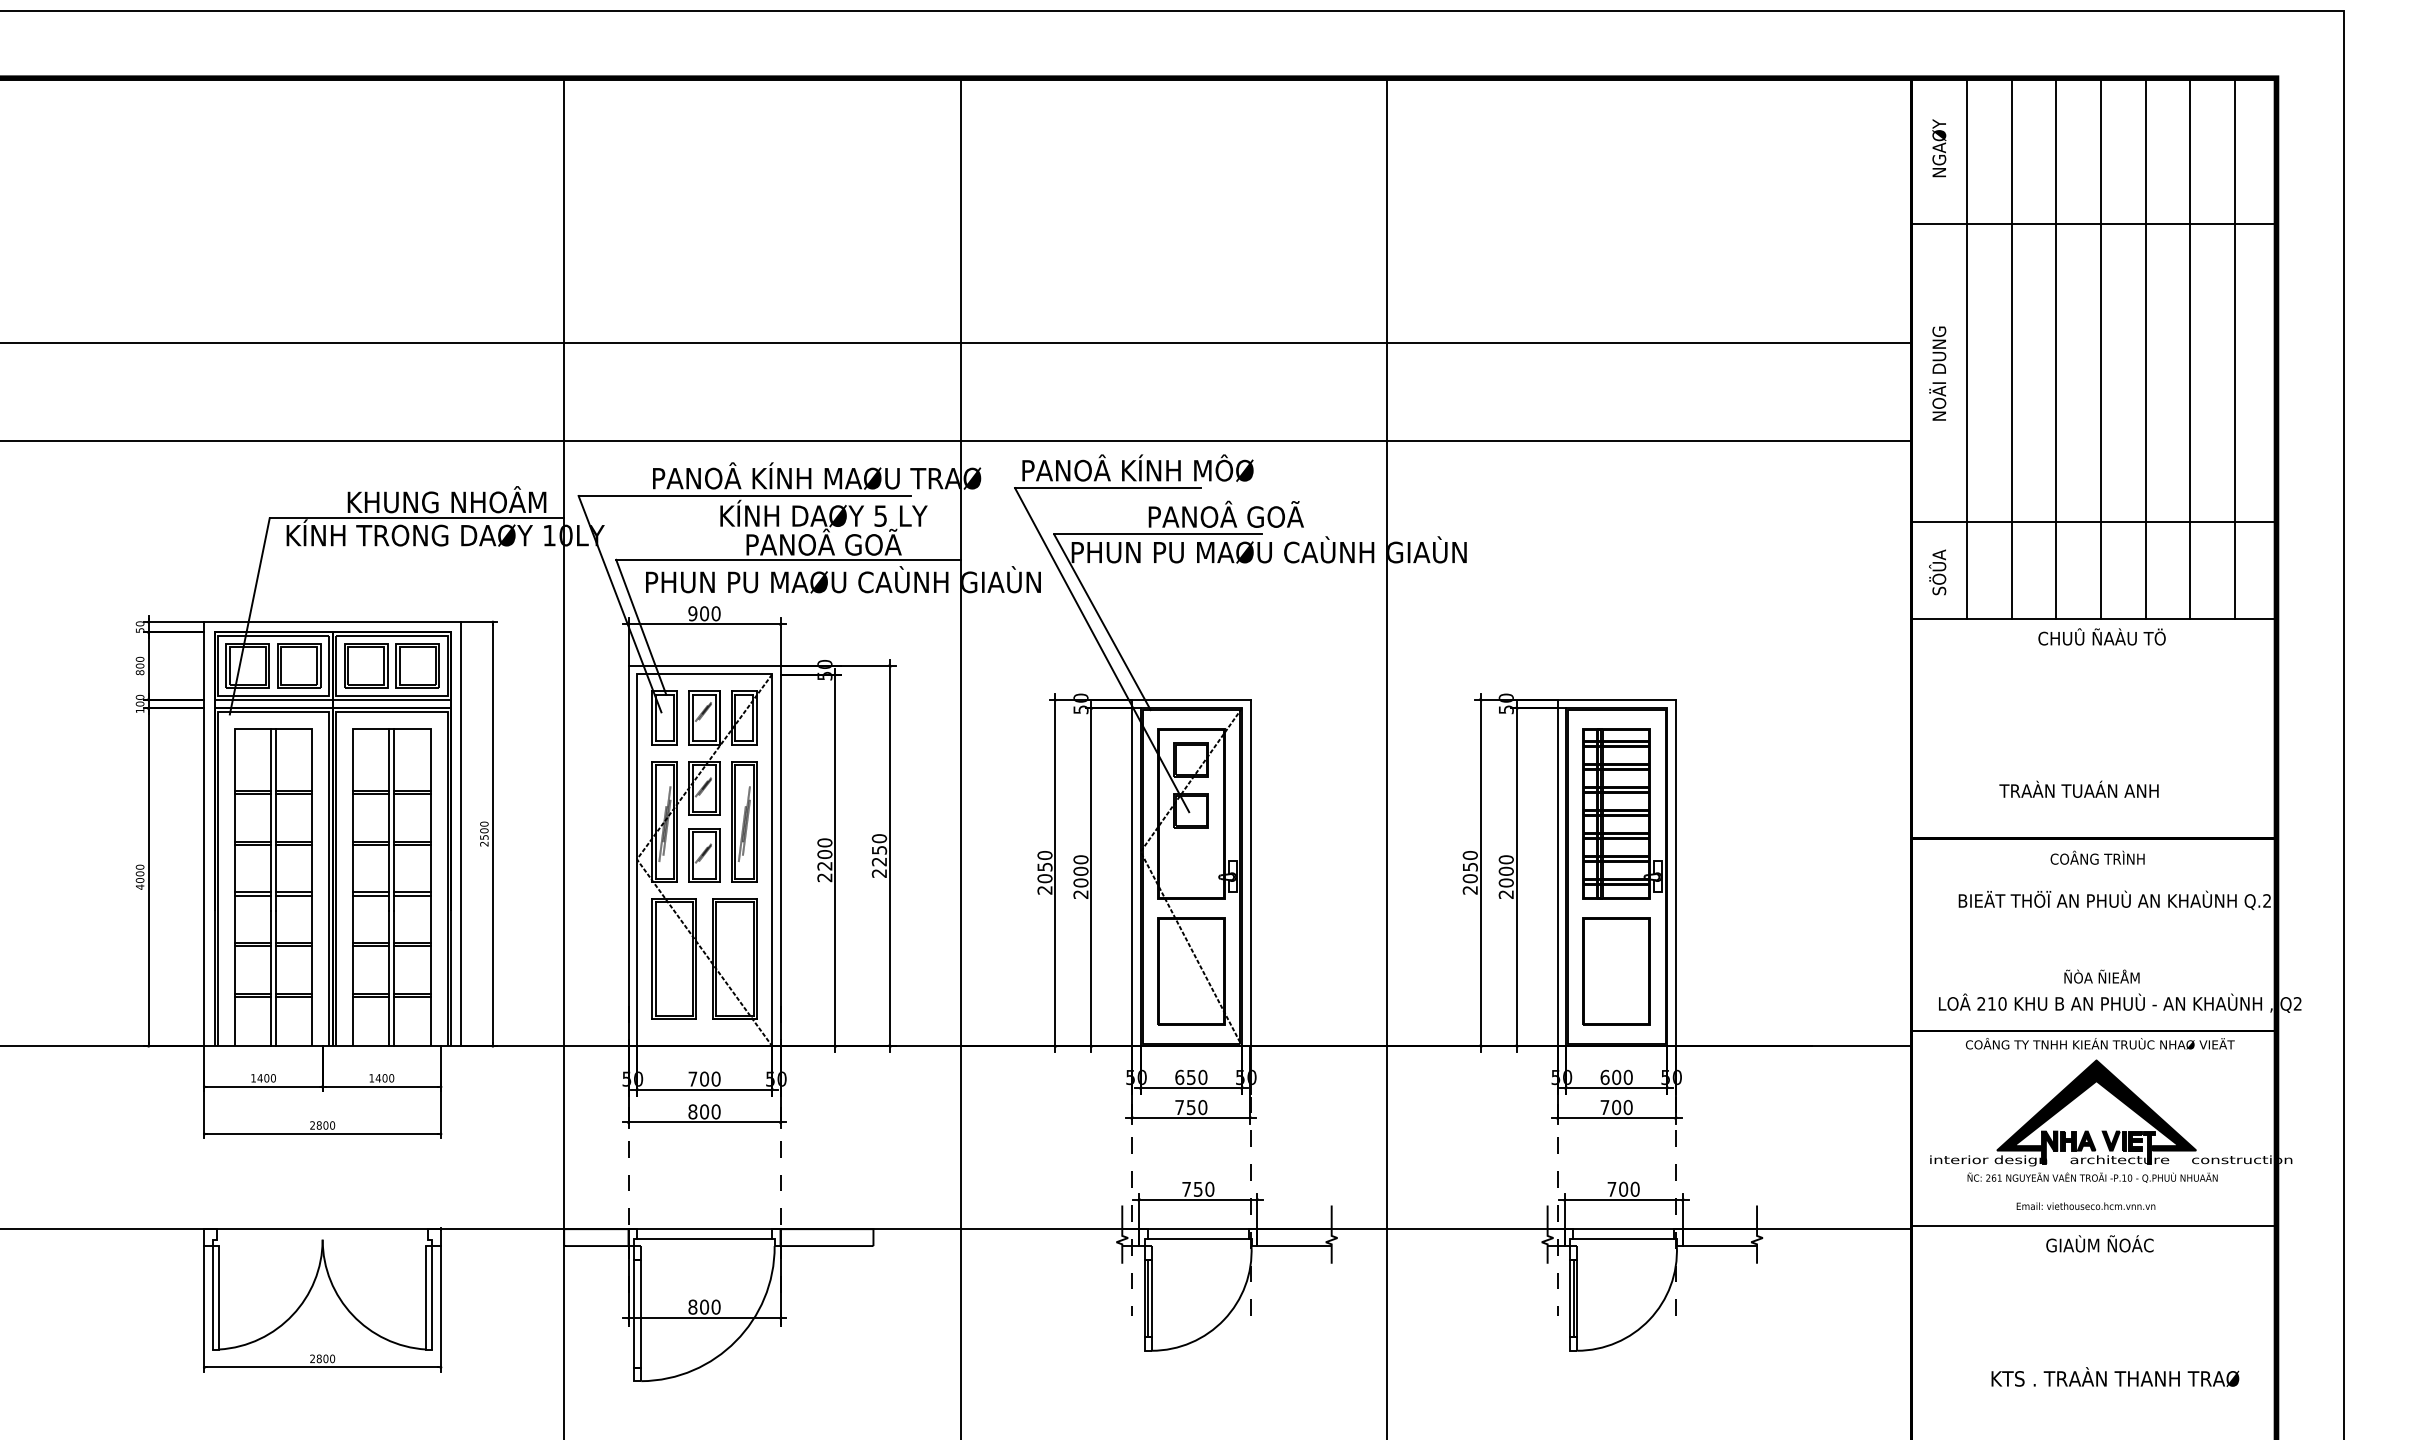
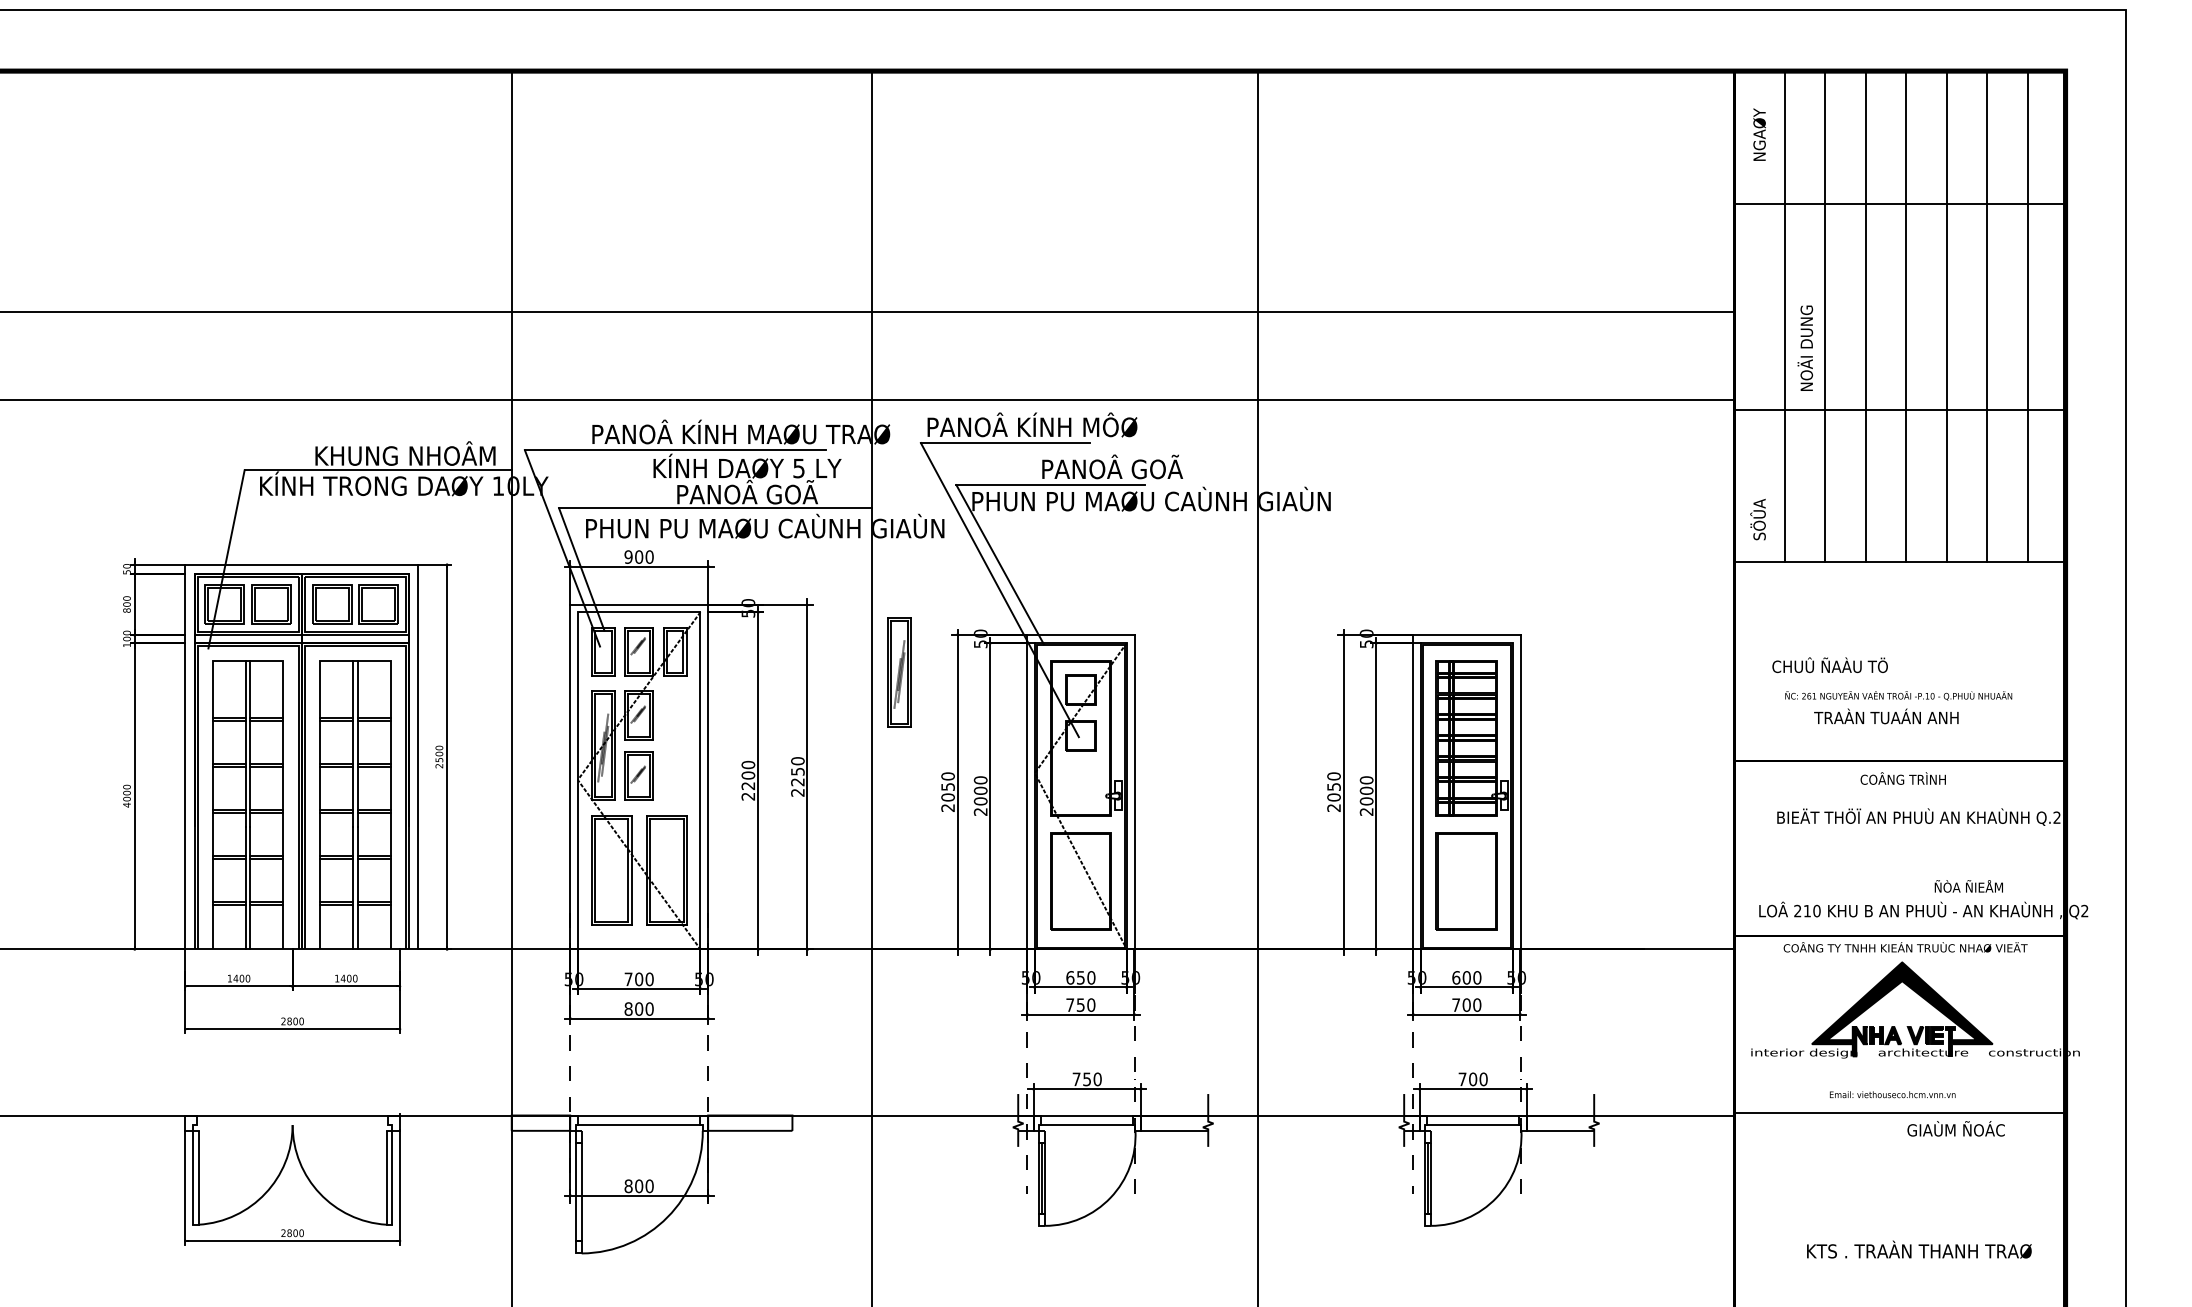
text: (1937, 373) -> (1805, 348), moved
line: (2093, 522) -> (1899, 409), moved
text: (2101, 636) -> (1829, 664), moved
part: (744, 821) -> (899, 672), moved
text: (2101, 976) -> (1968, 886), moved
text: (2092, 1177) -> (1898, 695), moved
text: (2099, 1243) -> (1955, 1128), moved

